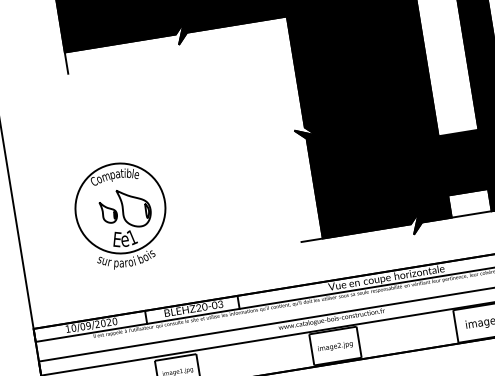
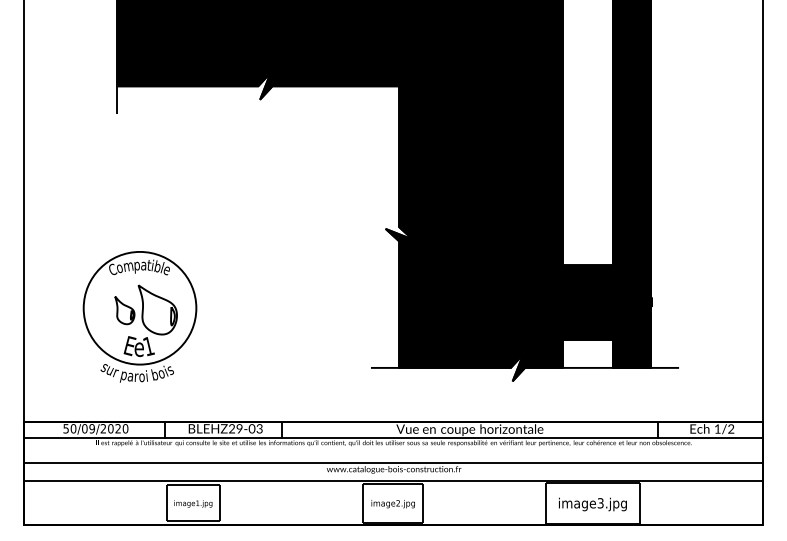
part: (121, 215) -> (139, 316), moved
text: (204, 307) -> (239, 429), \c16711848;BLEHZ20-03 -> \c16711848;BLEHZ29-03
text: (67, 328) -> (65, 428), 10/09/2020 -> 50/09/2020

